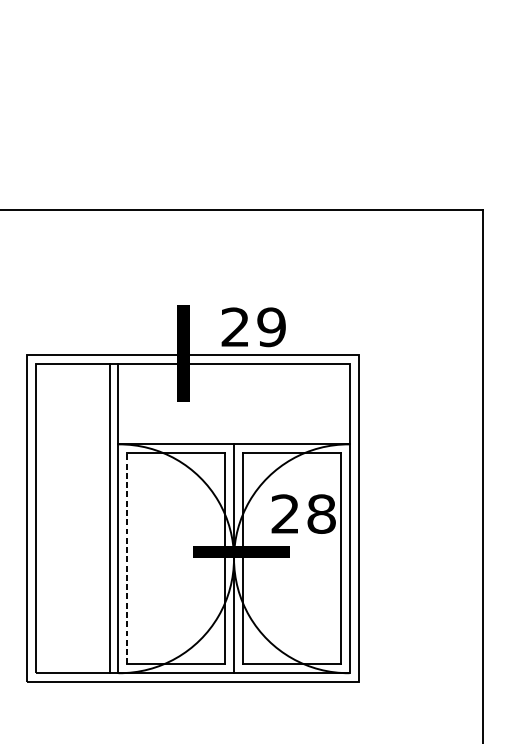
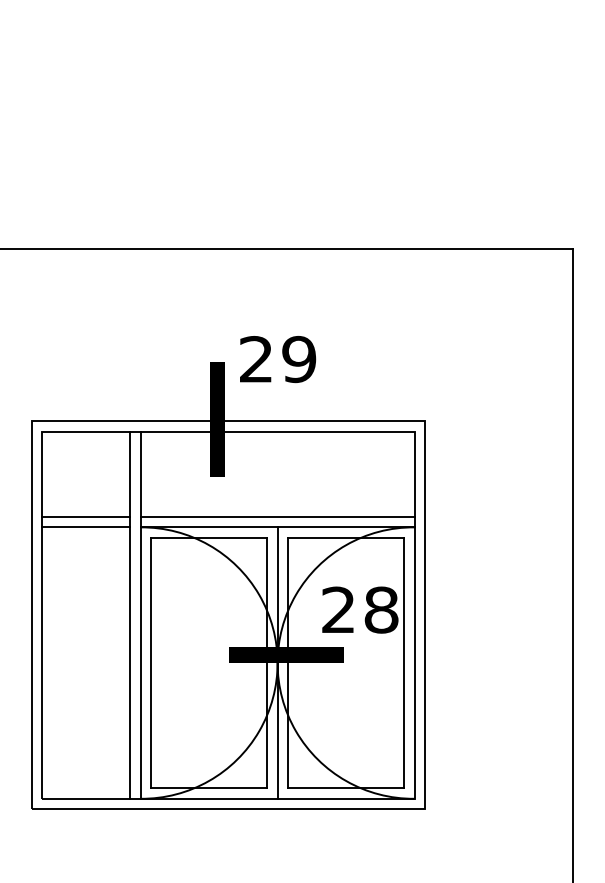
text: (254, 327) -> (278, 359), moved
line: (72, 435) -> (85, 516), added
line: (233, 435) -> (277, 516), added
line: (72, 444) -> (85, 527), added
line: (127, 558) -> (151, 662), dashed -> solid

